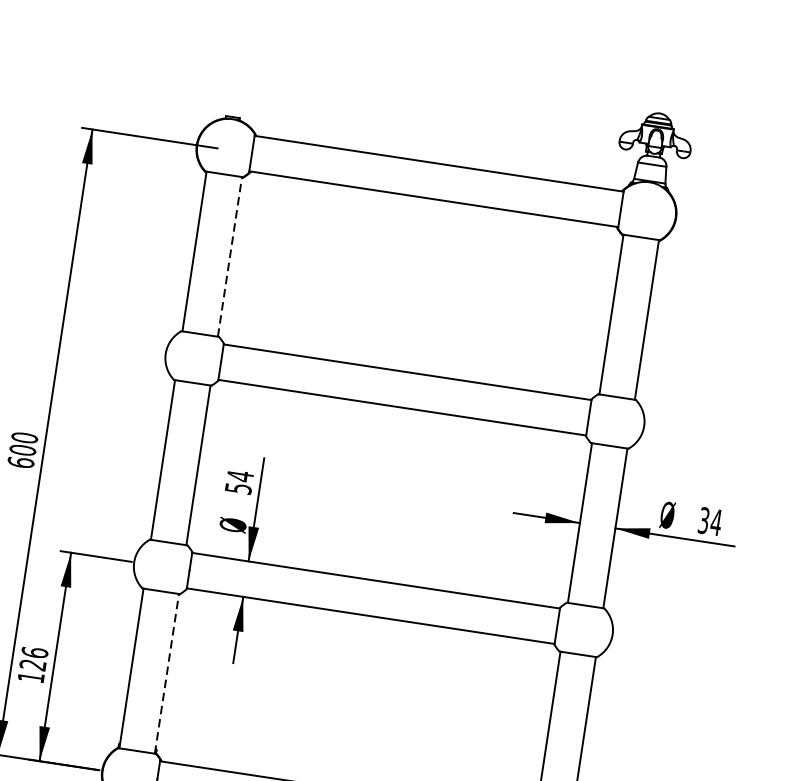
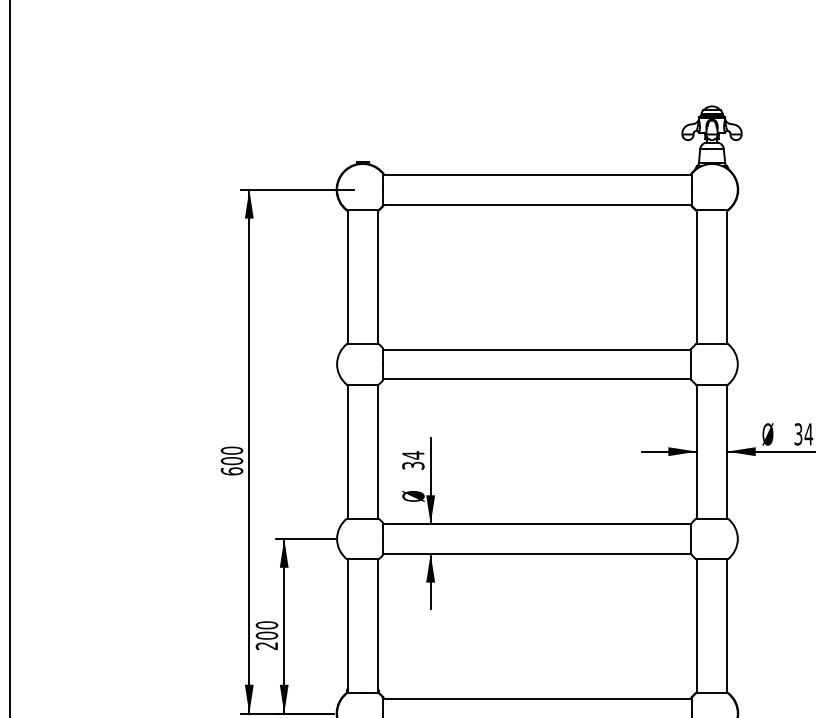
line: (229, 257) -> (377, 277), dashed -> solid
text: (237, 488) -> (412, 465), 54 -> 34
text: (32, 664) -> (266, 635), 126 -> 200
line: (166, 674) -> (377, 626), dashed -> solid

